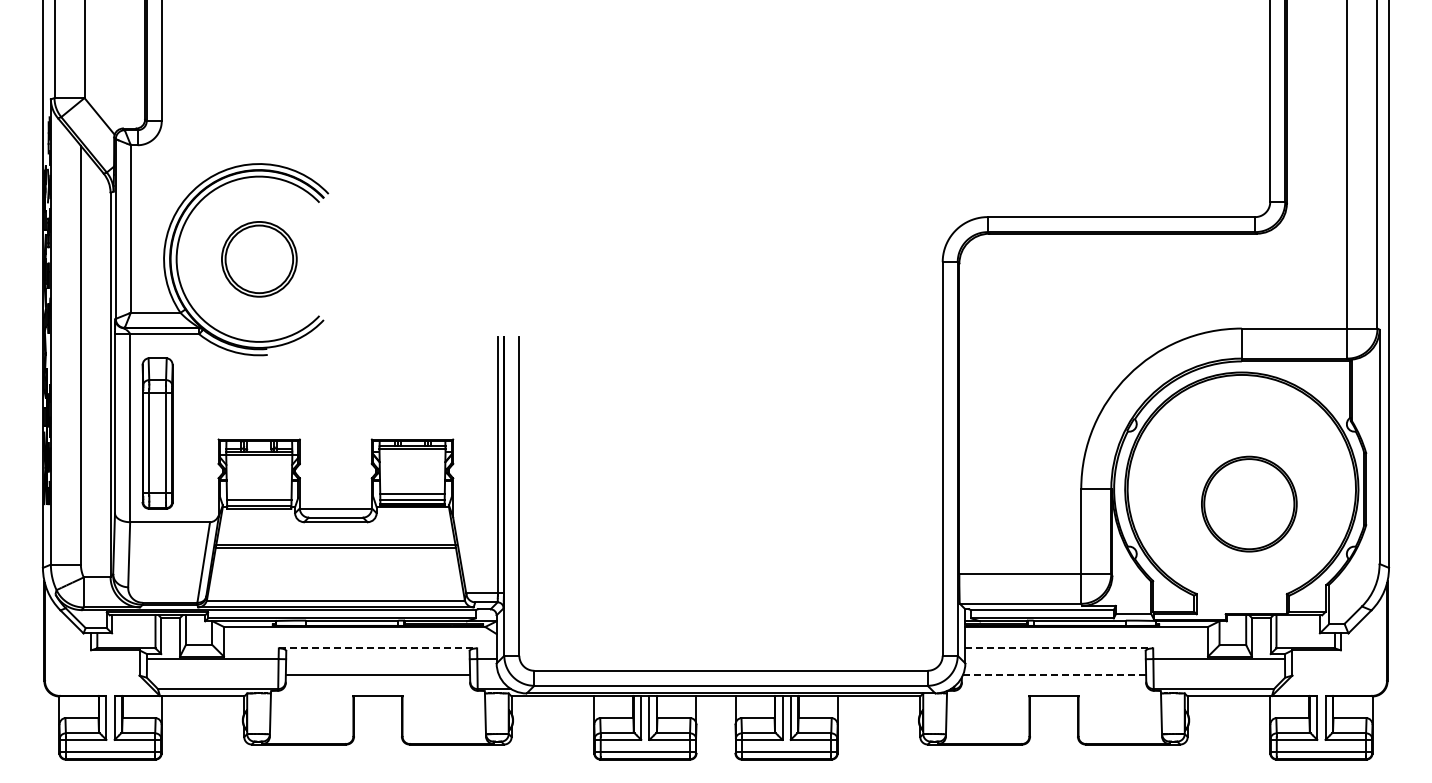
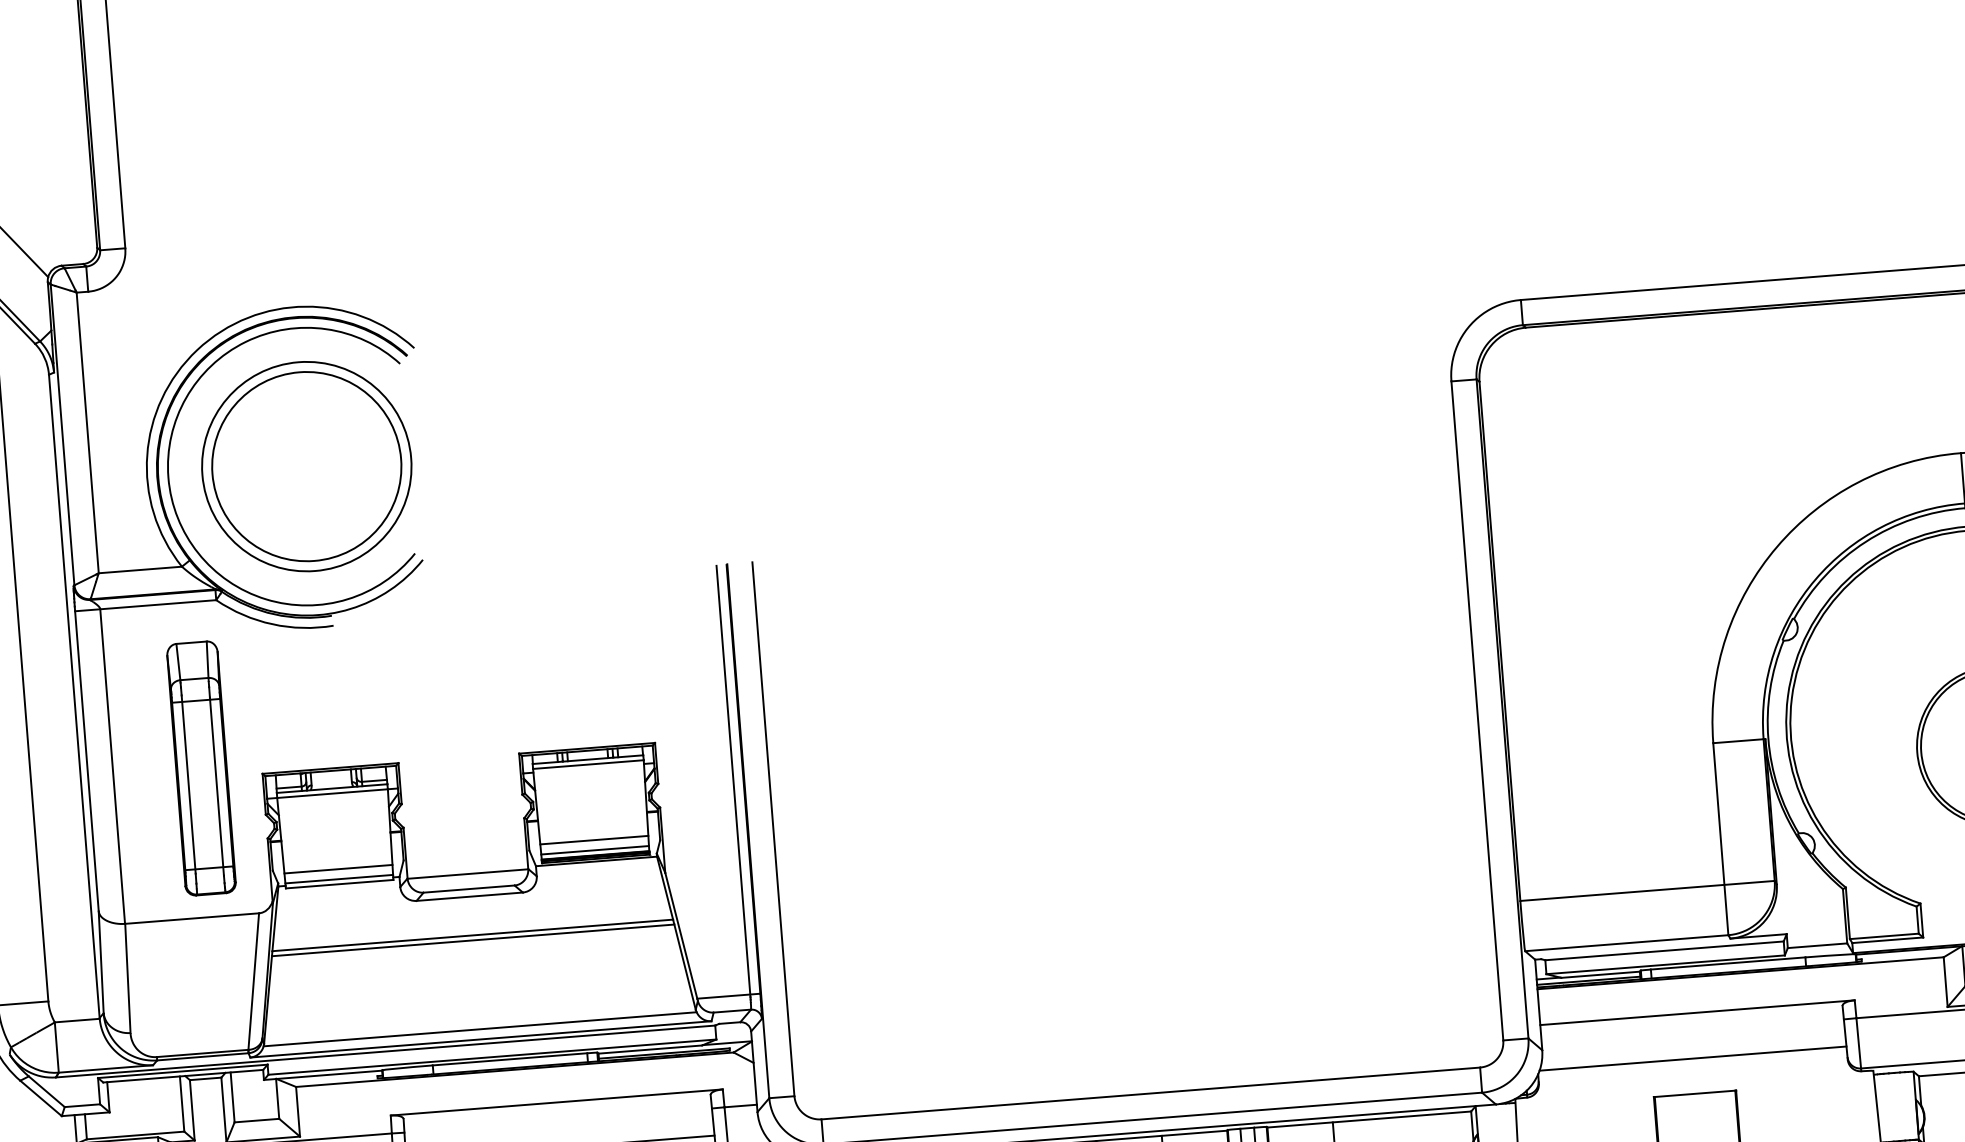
part: (259, 259) -> (307, 466), size x1.67
part: (157, 433) -> (201, 768), moved
line: (378, 648) -> (557, 1102), dashed -> solid
line: (1059, 648) -> (1697, 1012), dashed -> solid
line: (1054, 675) -> (1693, 1058), dashed -> solid

